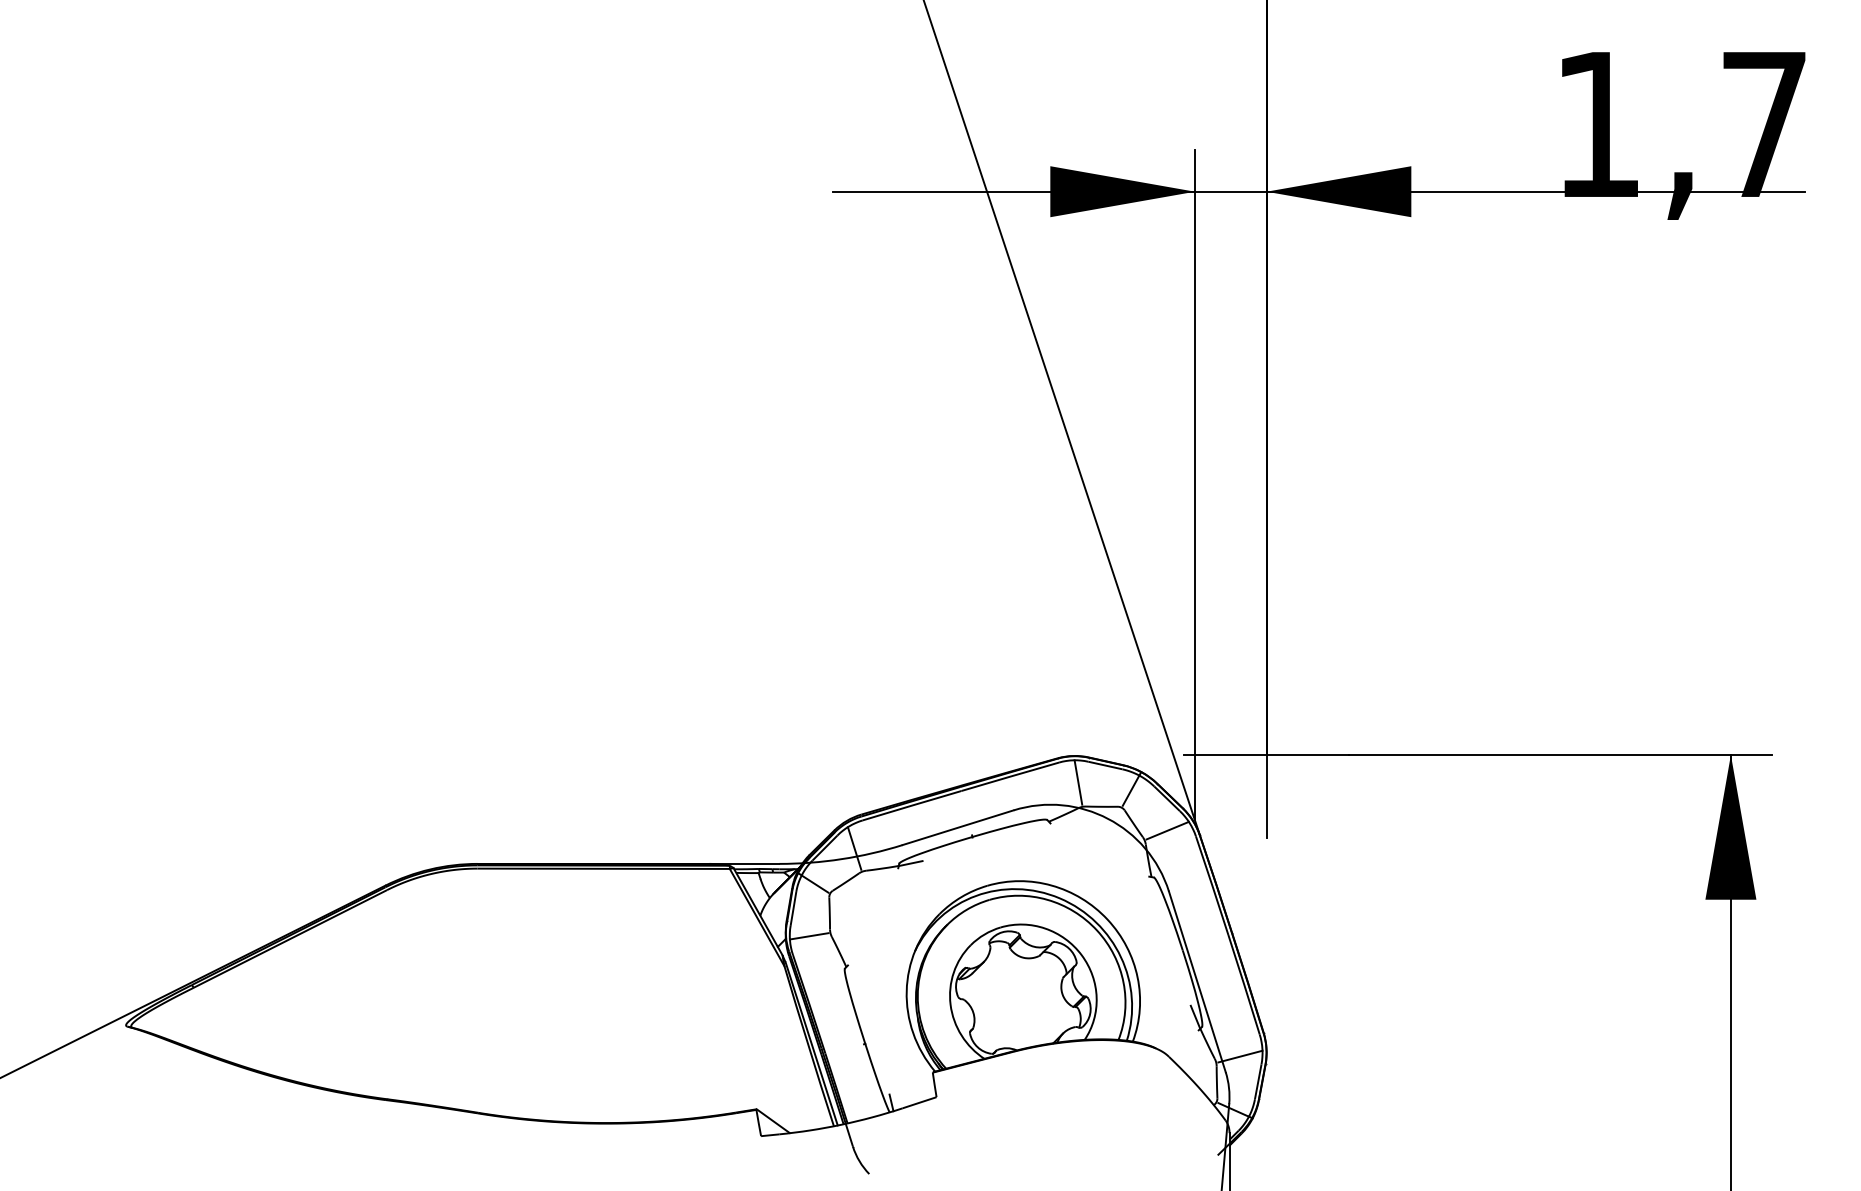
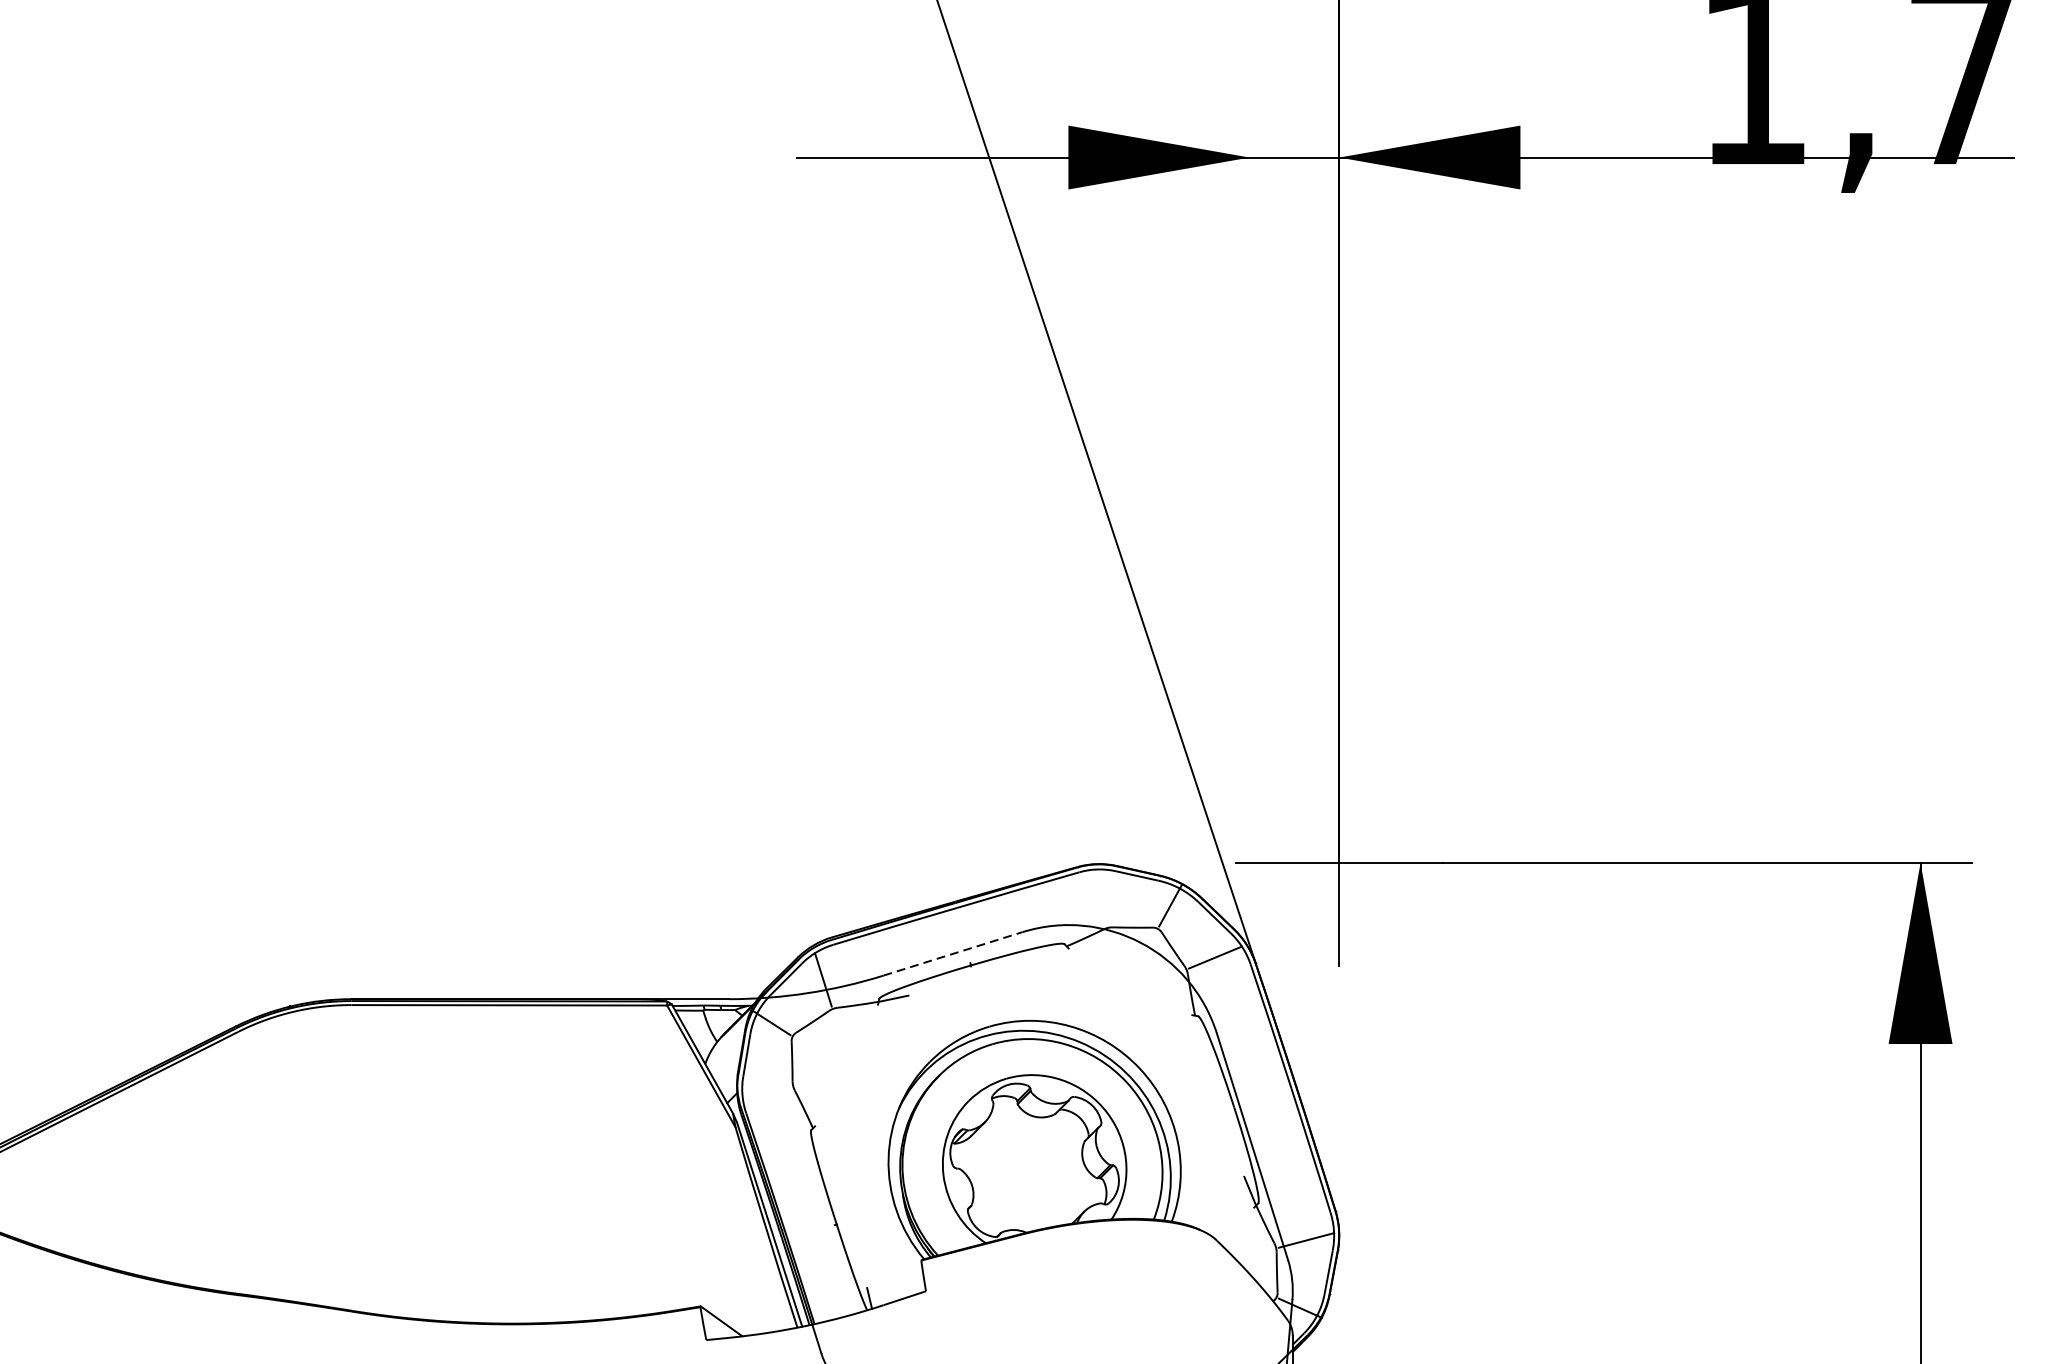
line: (1195, 484) -> (1250, 524), removed
line: (1078, 782) -> (1103, 897), removed
line: (958, 827) -> (953, 953), solid -> dashed
line: (808, 936) -> (765, 1090), removed

